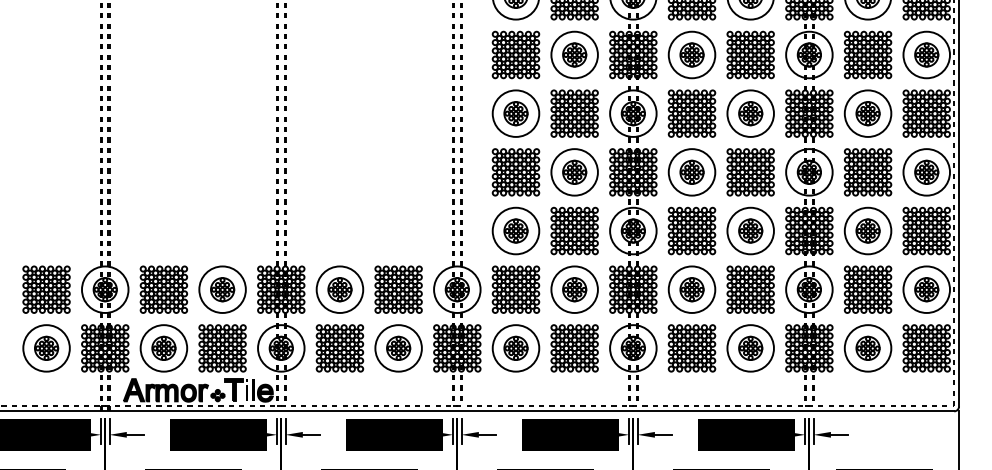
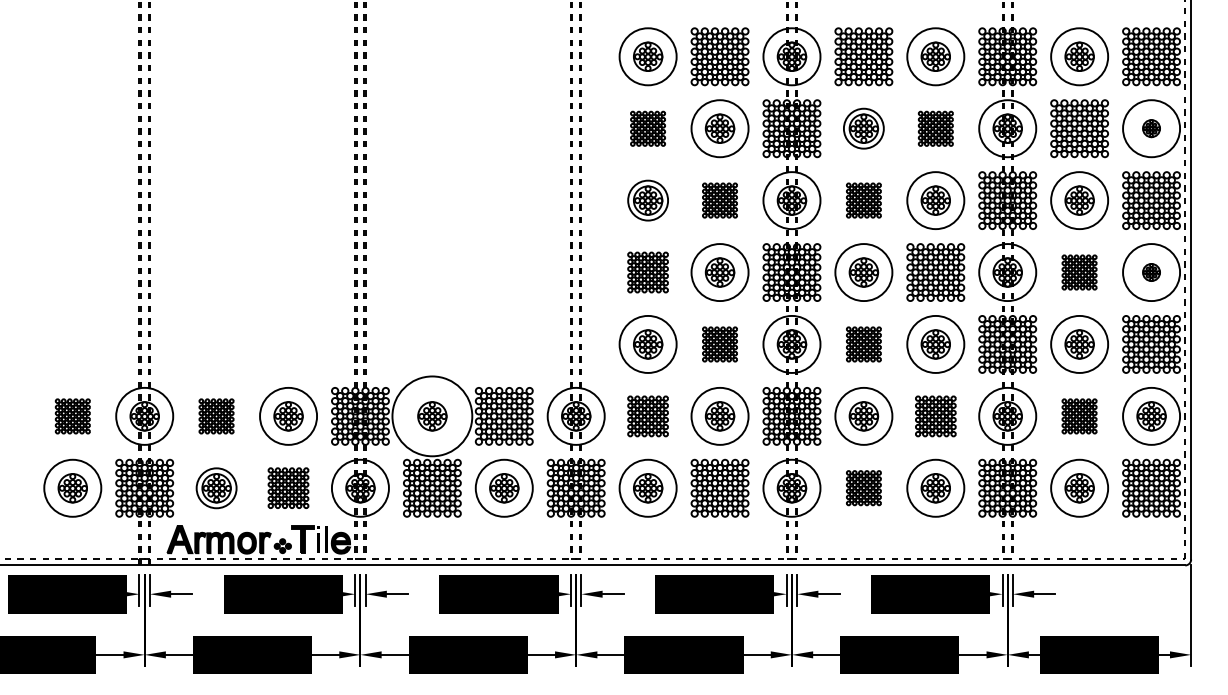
part: (515, 54) -> (647, 128), size x0.6
circle: (691, 54) -> (863, 128), size x0.7
part: (750, 54) -> (935, 128), size x0.6
part: (926, 54) -> (1151, 128), size x0.6
circle: (515, 113) -> (647, 200), size x0.7
part: (574, 113) -> (719, 200), size x0.6
part: (691, 113) -> (863, 200), size x0.6
part: (515, 172) -> (647, 272), size x0.7
part: (867, 172) -> (1079, 272), size x0.6
part: (926, 172) -> (1151, 272), size x0.6
part: (574, 231) -> (719, 344), size x0.6
part: (691, 231) -> (863, 344), size x0.6
part: (46, 289) -> (72, 416), size x0.6
part: (163, 289) -> (216, 416), size x0.6
circle: (339, 289) -> (431, 415), size x1.4
part: (515, 289) -> (647, 416), size x0.7
part: (750, 289) -> (935, 416), size x0.7
part: (867, 289) -> (1079, 416), size x0.6
circle: (163, 347) -> (216, 487), size x0.7
part: (222, 347) -> (288, 487), size x0.7
part: (691, 347) -> (863, 487), size x0.6

